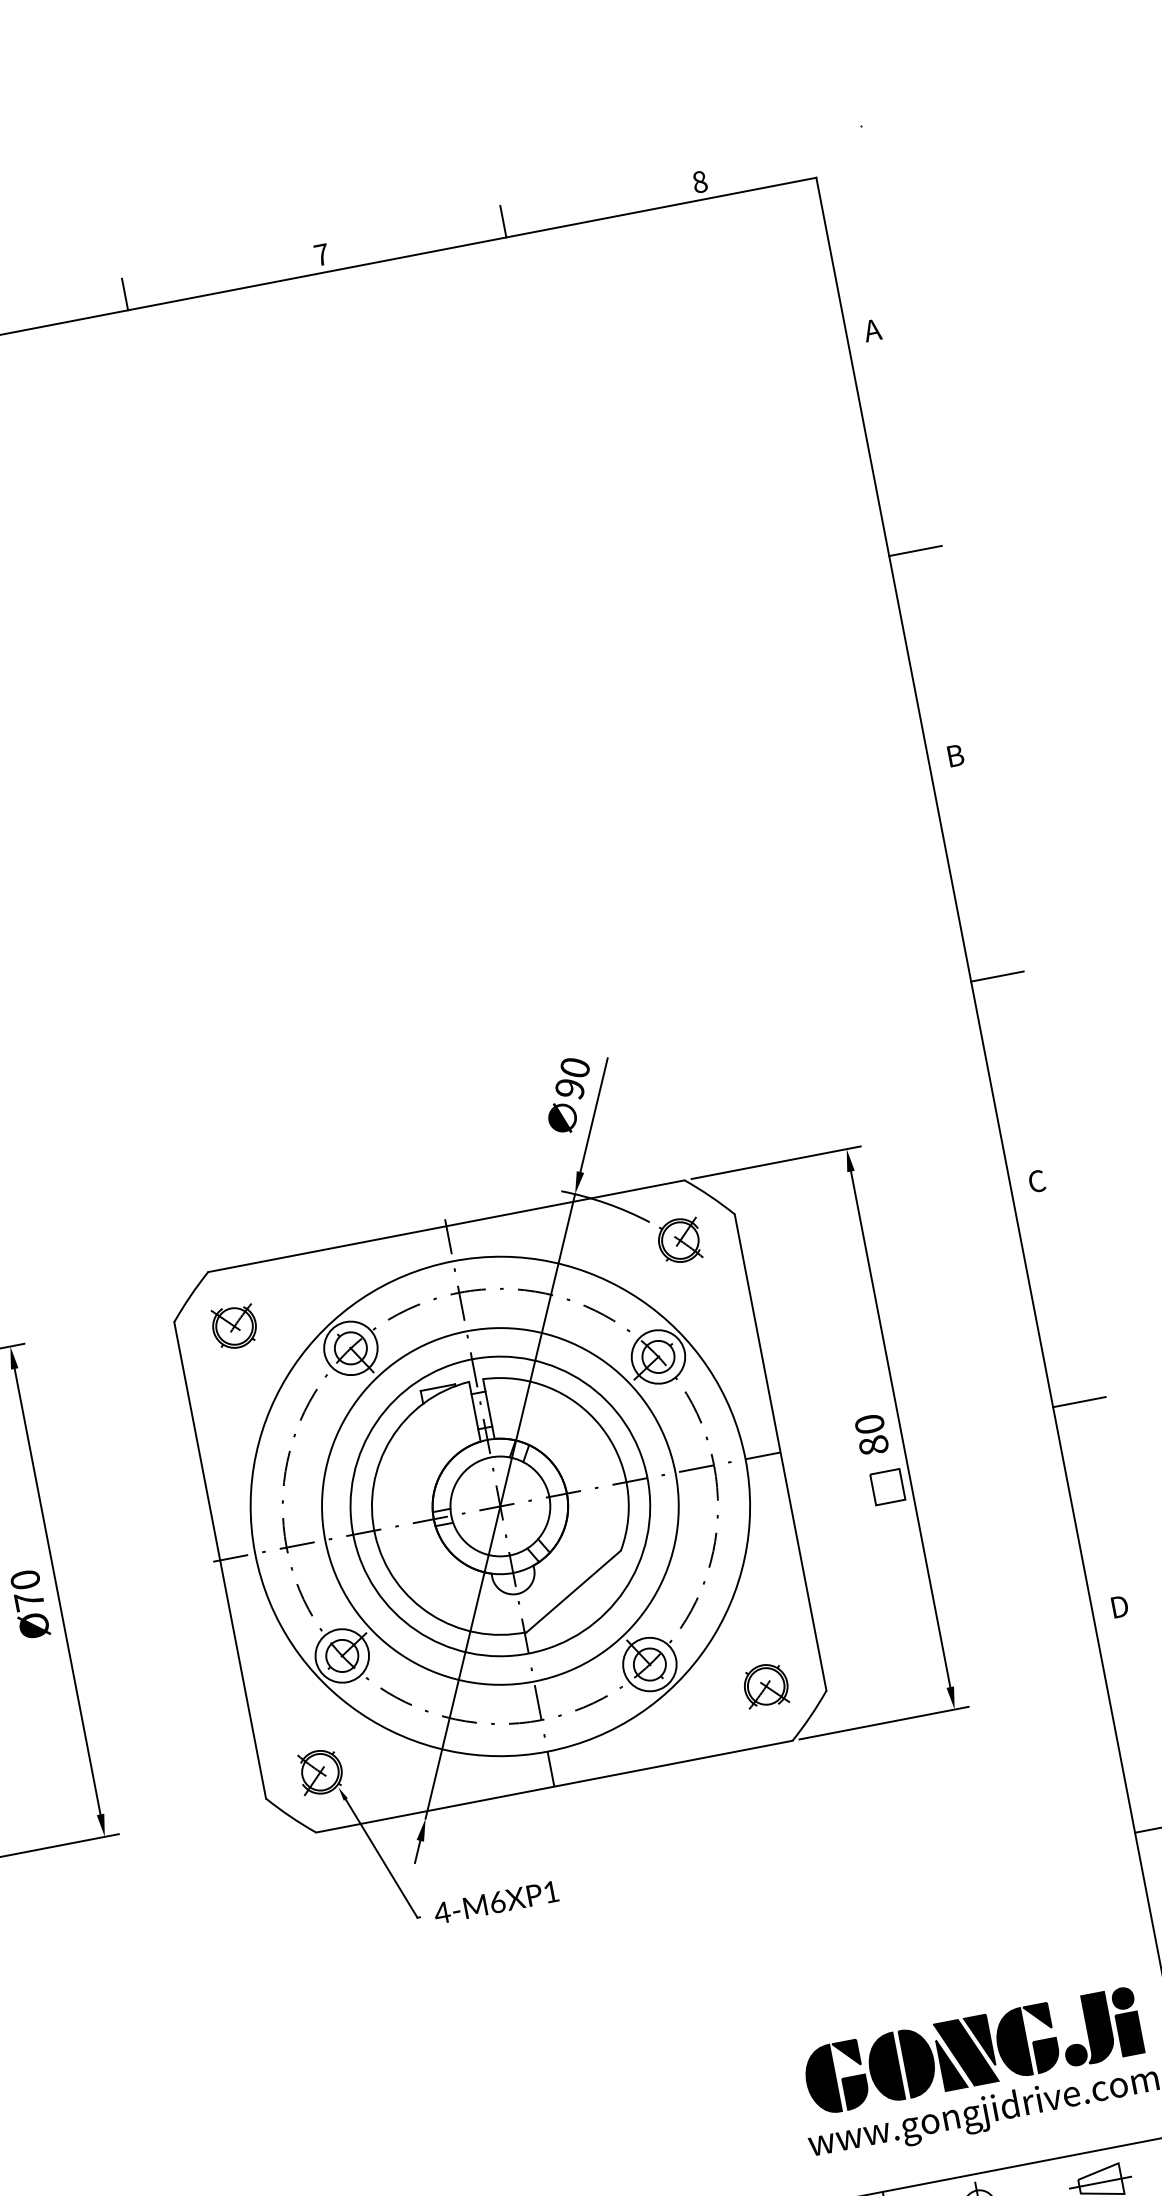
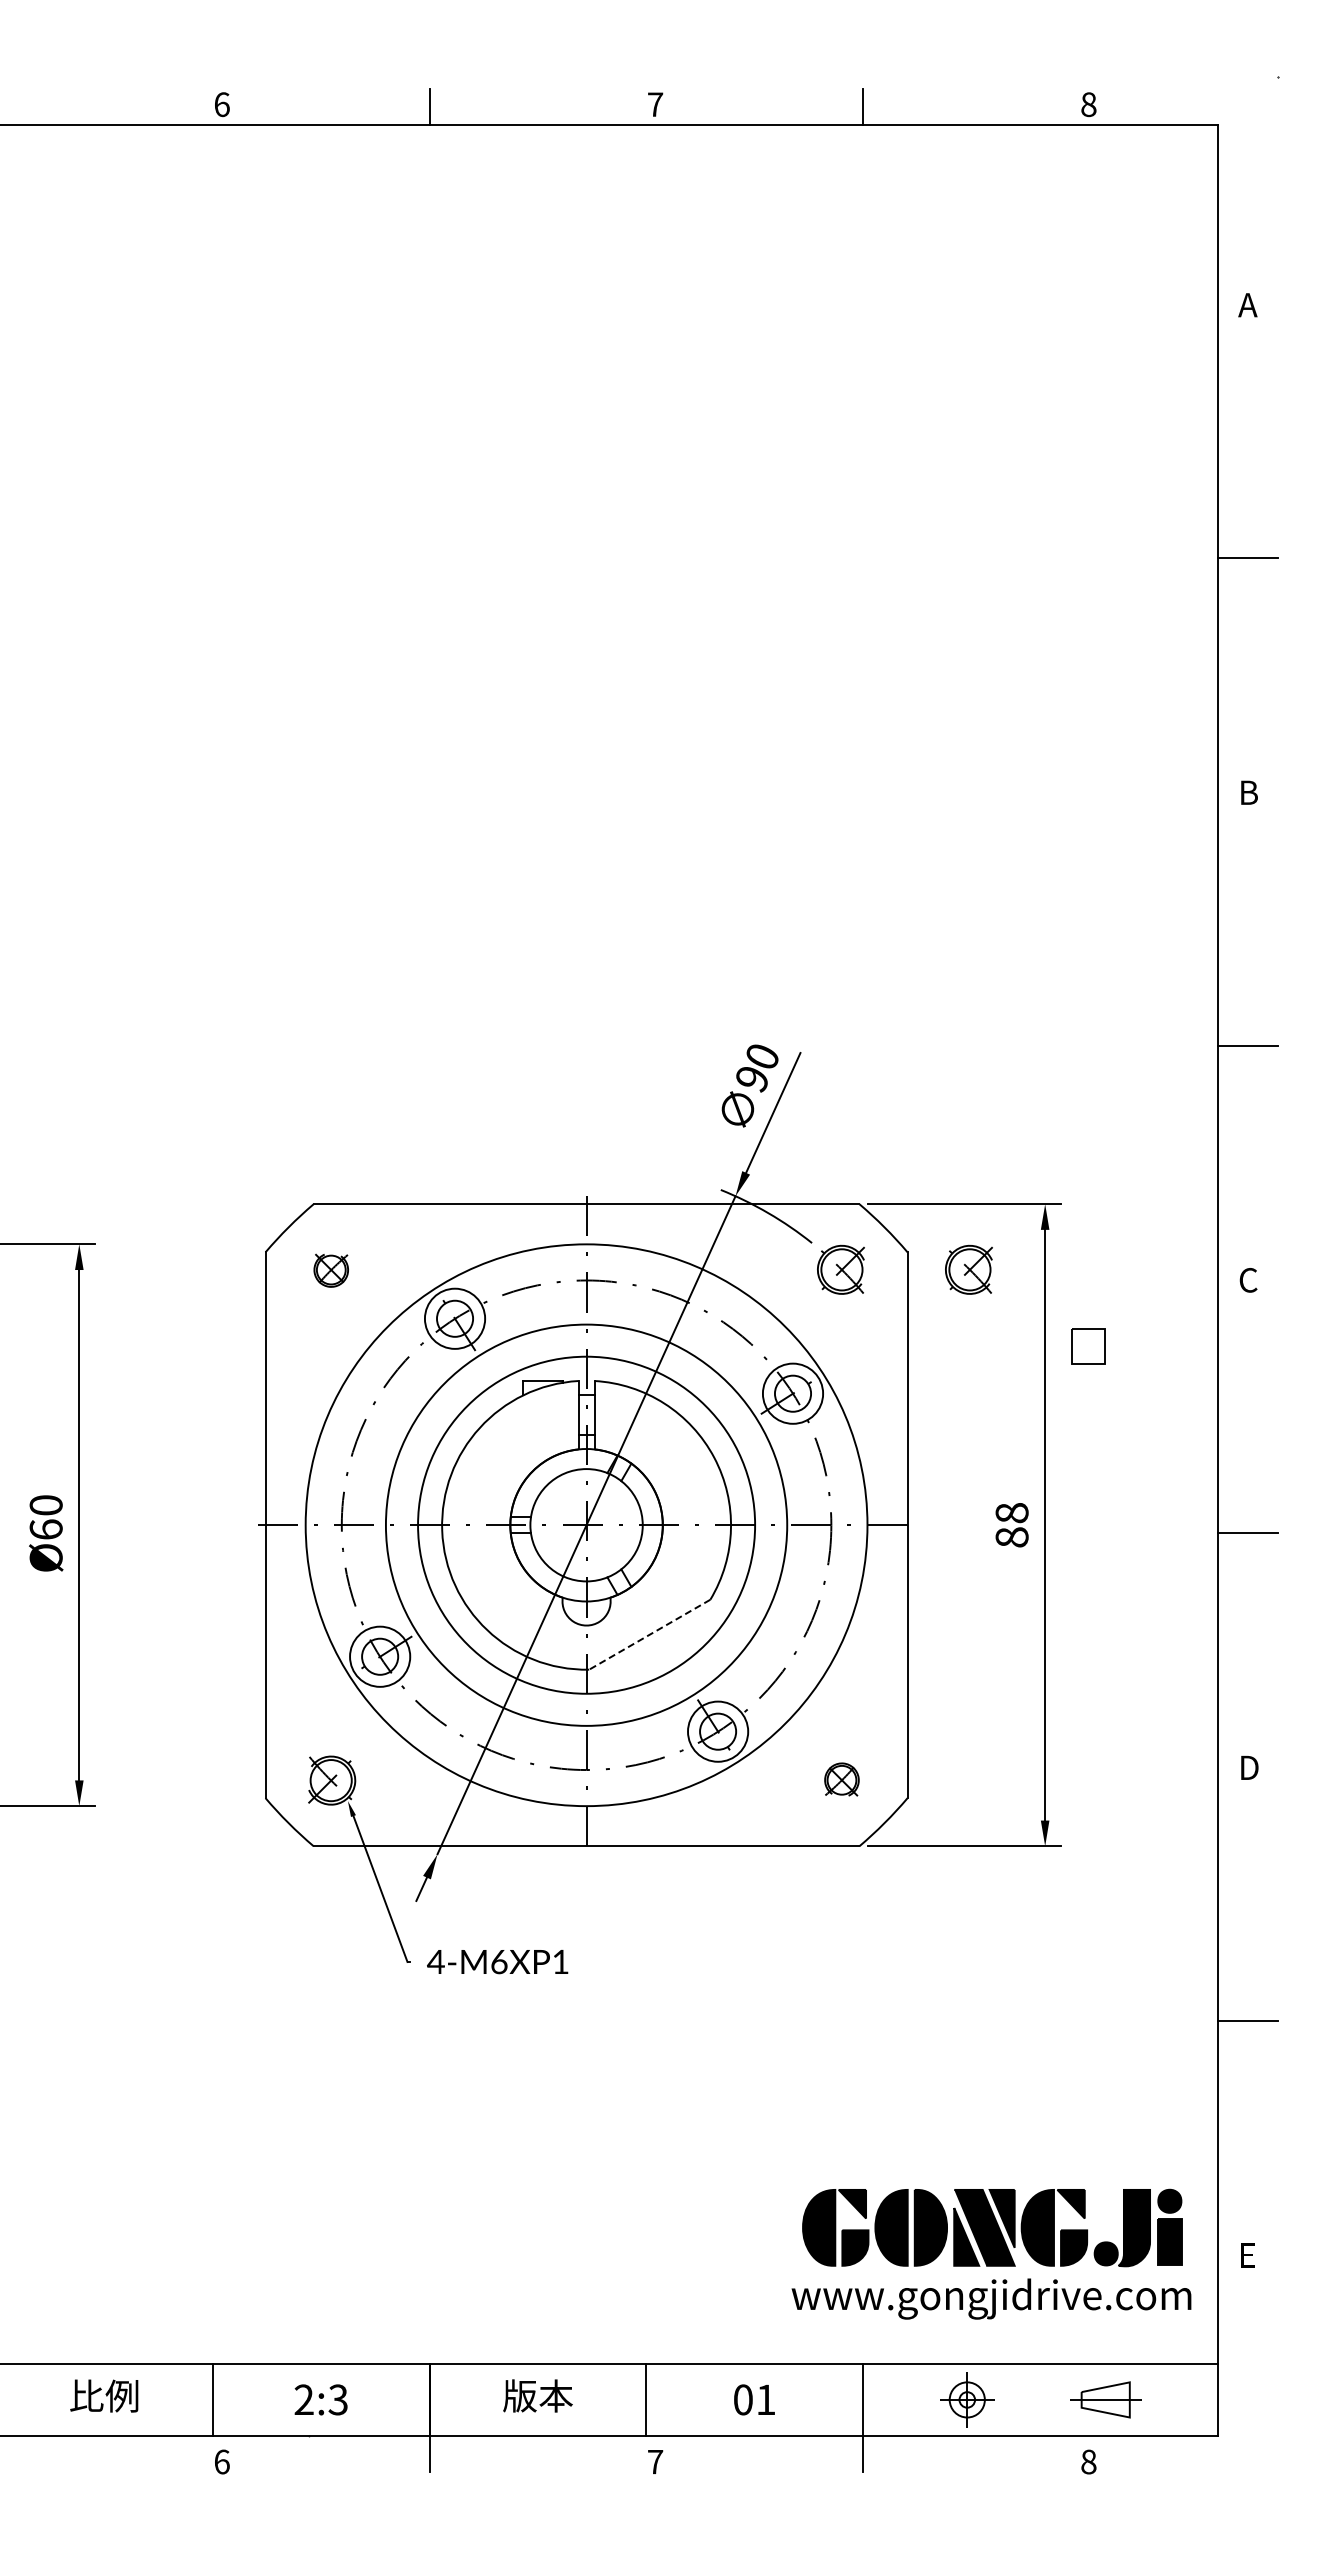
part: (790, 1219) -> (968, 1269), added
part: (234, 1326) -> (331, 1270), size x0.7
text: (869, 1424) -> (1011, 1513), 80 -> 88
part: (887, 1487) -> (1088, 1346), moved
line: (572, 1592) -> (648, 1635), solid -> dashed
text: (28, 1601) -> (45, 1529), Ø70 -> Ø60
part: (765, 1685) -> (841, 1779), size x0.7

